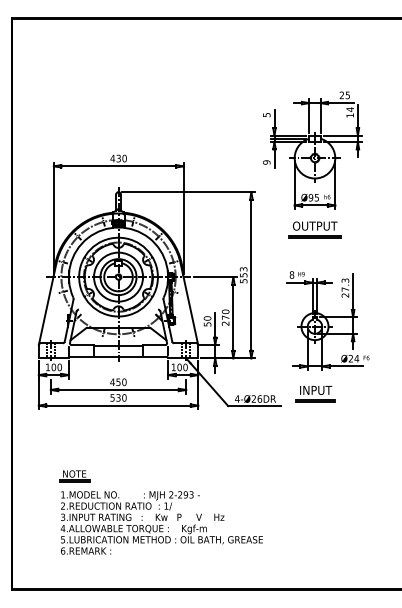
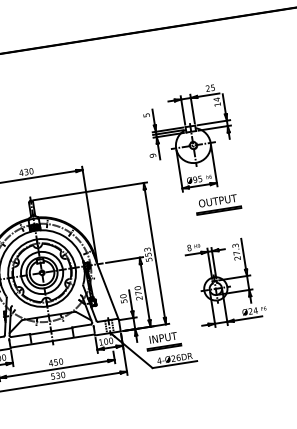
part: (314, 229) -> (217, 203), moved
part: (315, 394) -> (163, 341), moved

